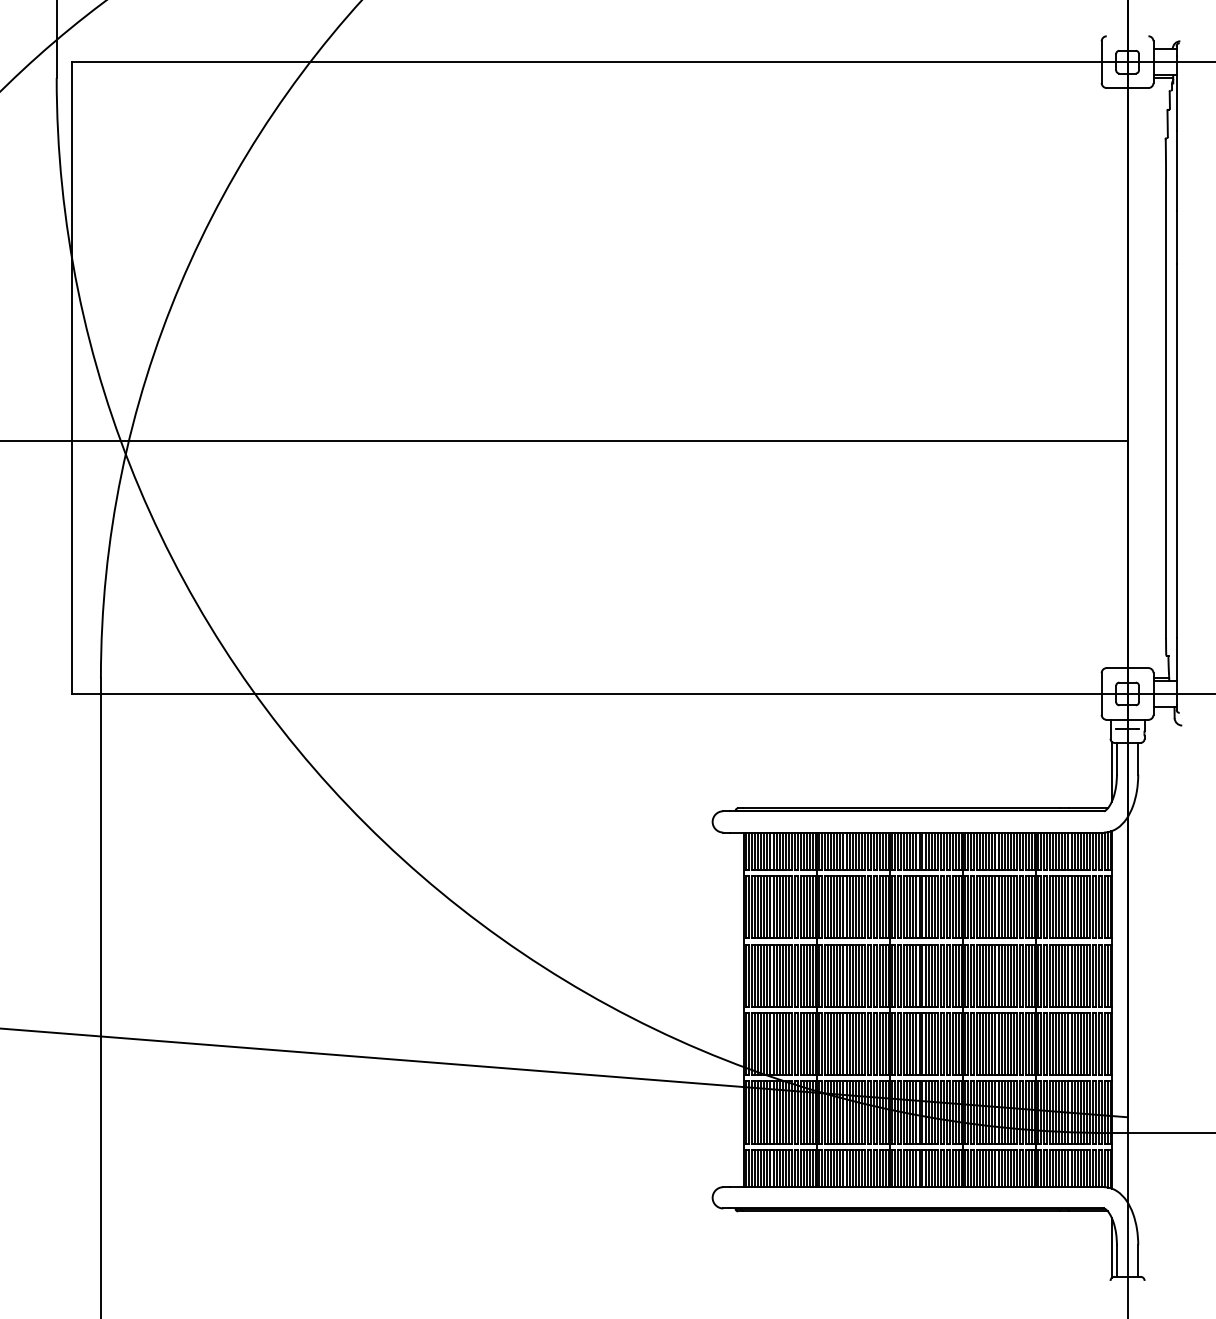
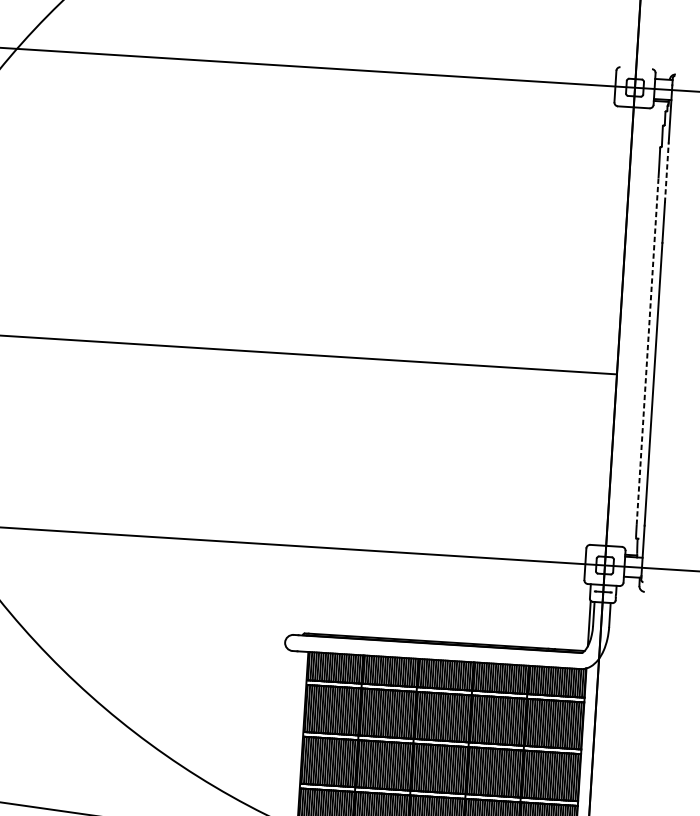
line: (1176, 171) -> (666, 172), solid -> dashed
line: (1166, 408) -> (647, 351), solid -> dashed

